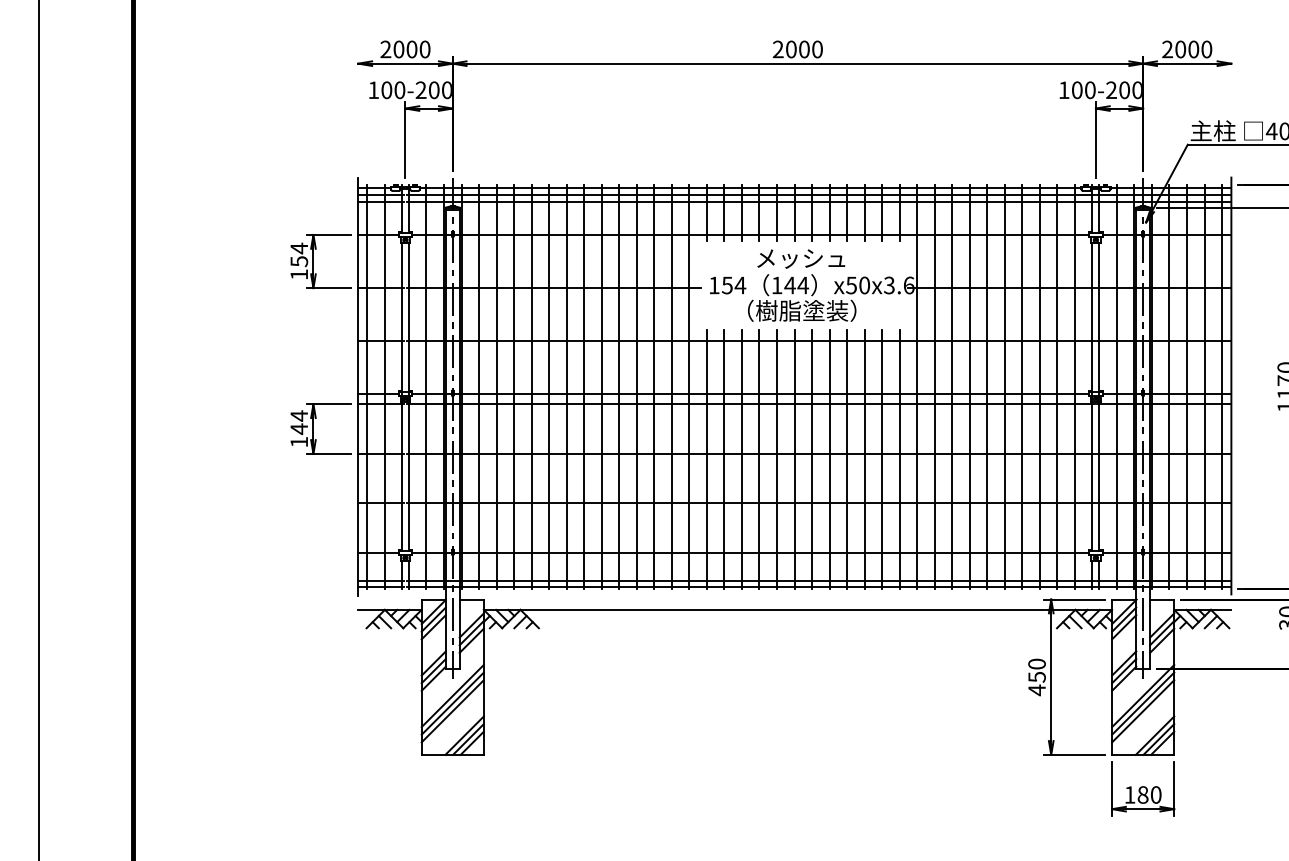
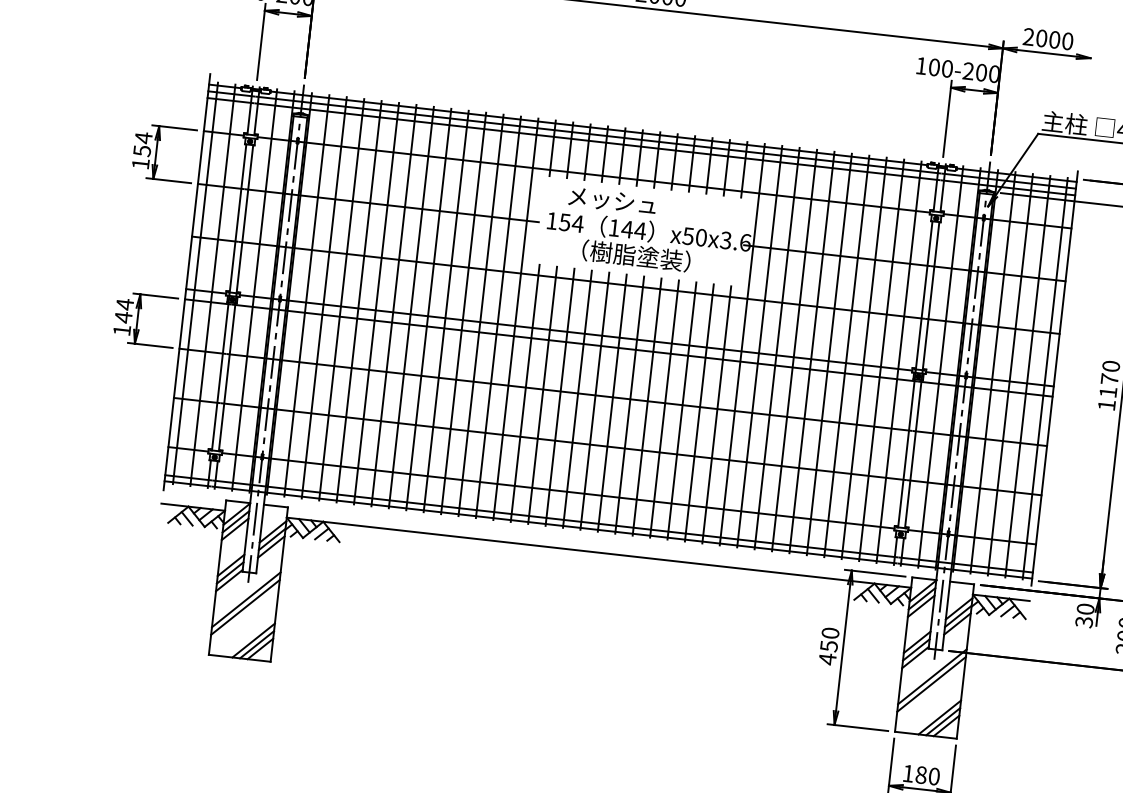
text: (801, 258) -> (612, 200), moved
line: (452, 711) -> (244, 615), removed
line: (1143, 711) -> (931, 692), removed

